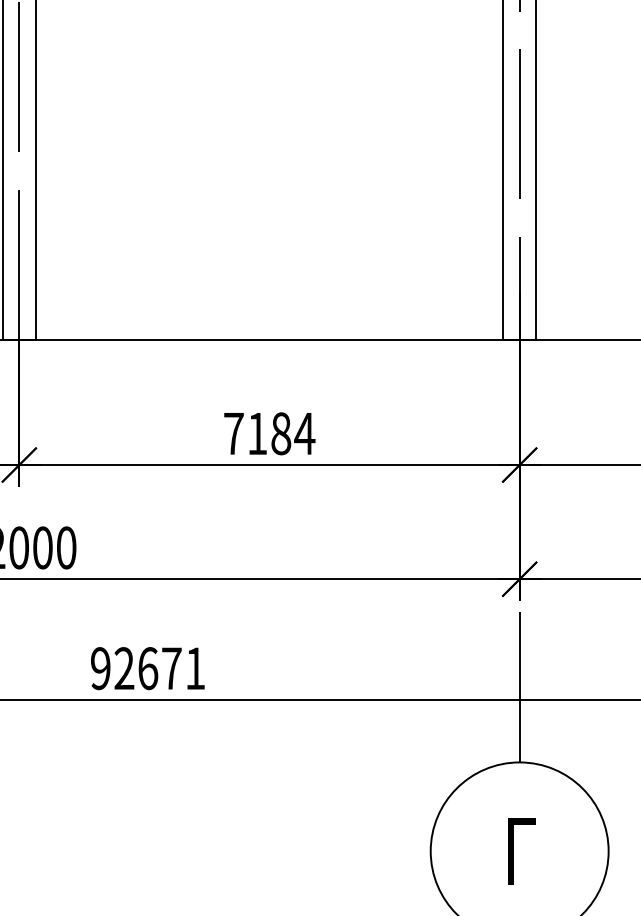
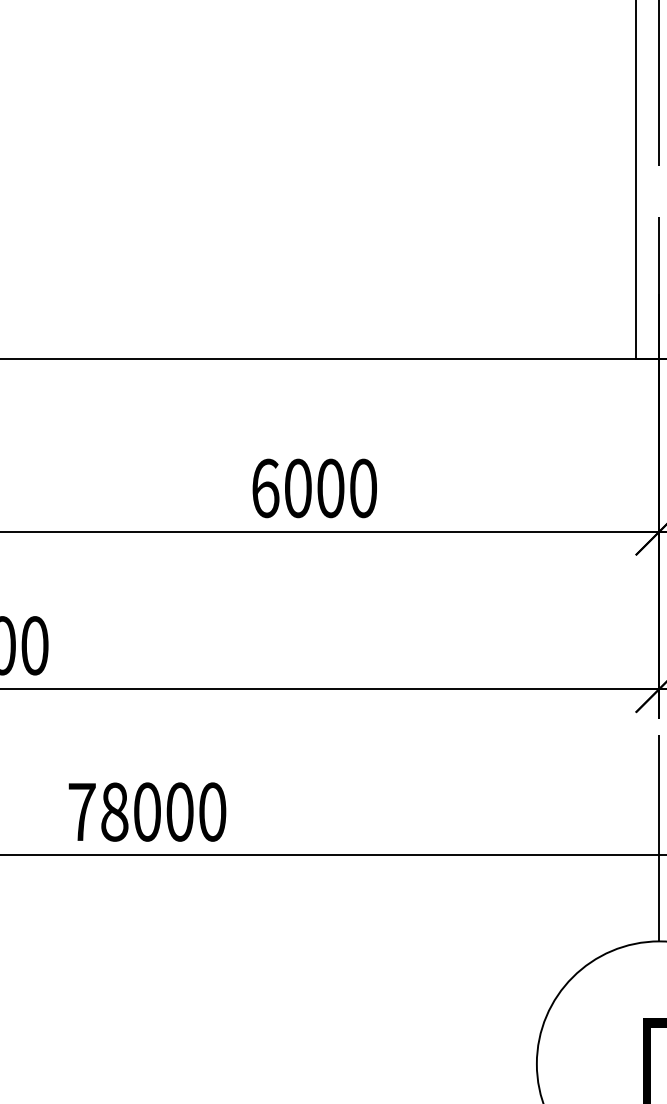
text: (269, 433) -> (314, 488), 7184 -> 6000
text: (148, 668) -> (147, 811), 92671 -> 78000

